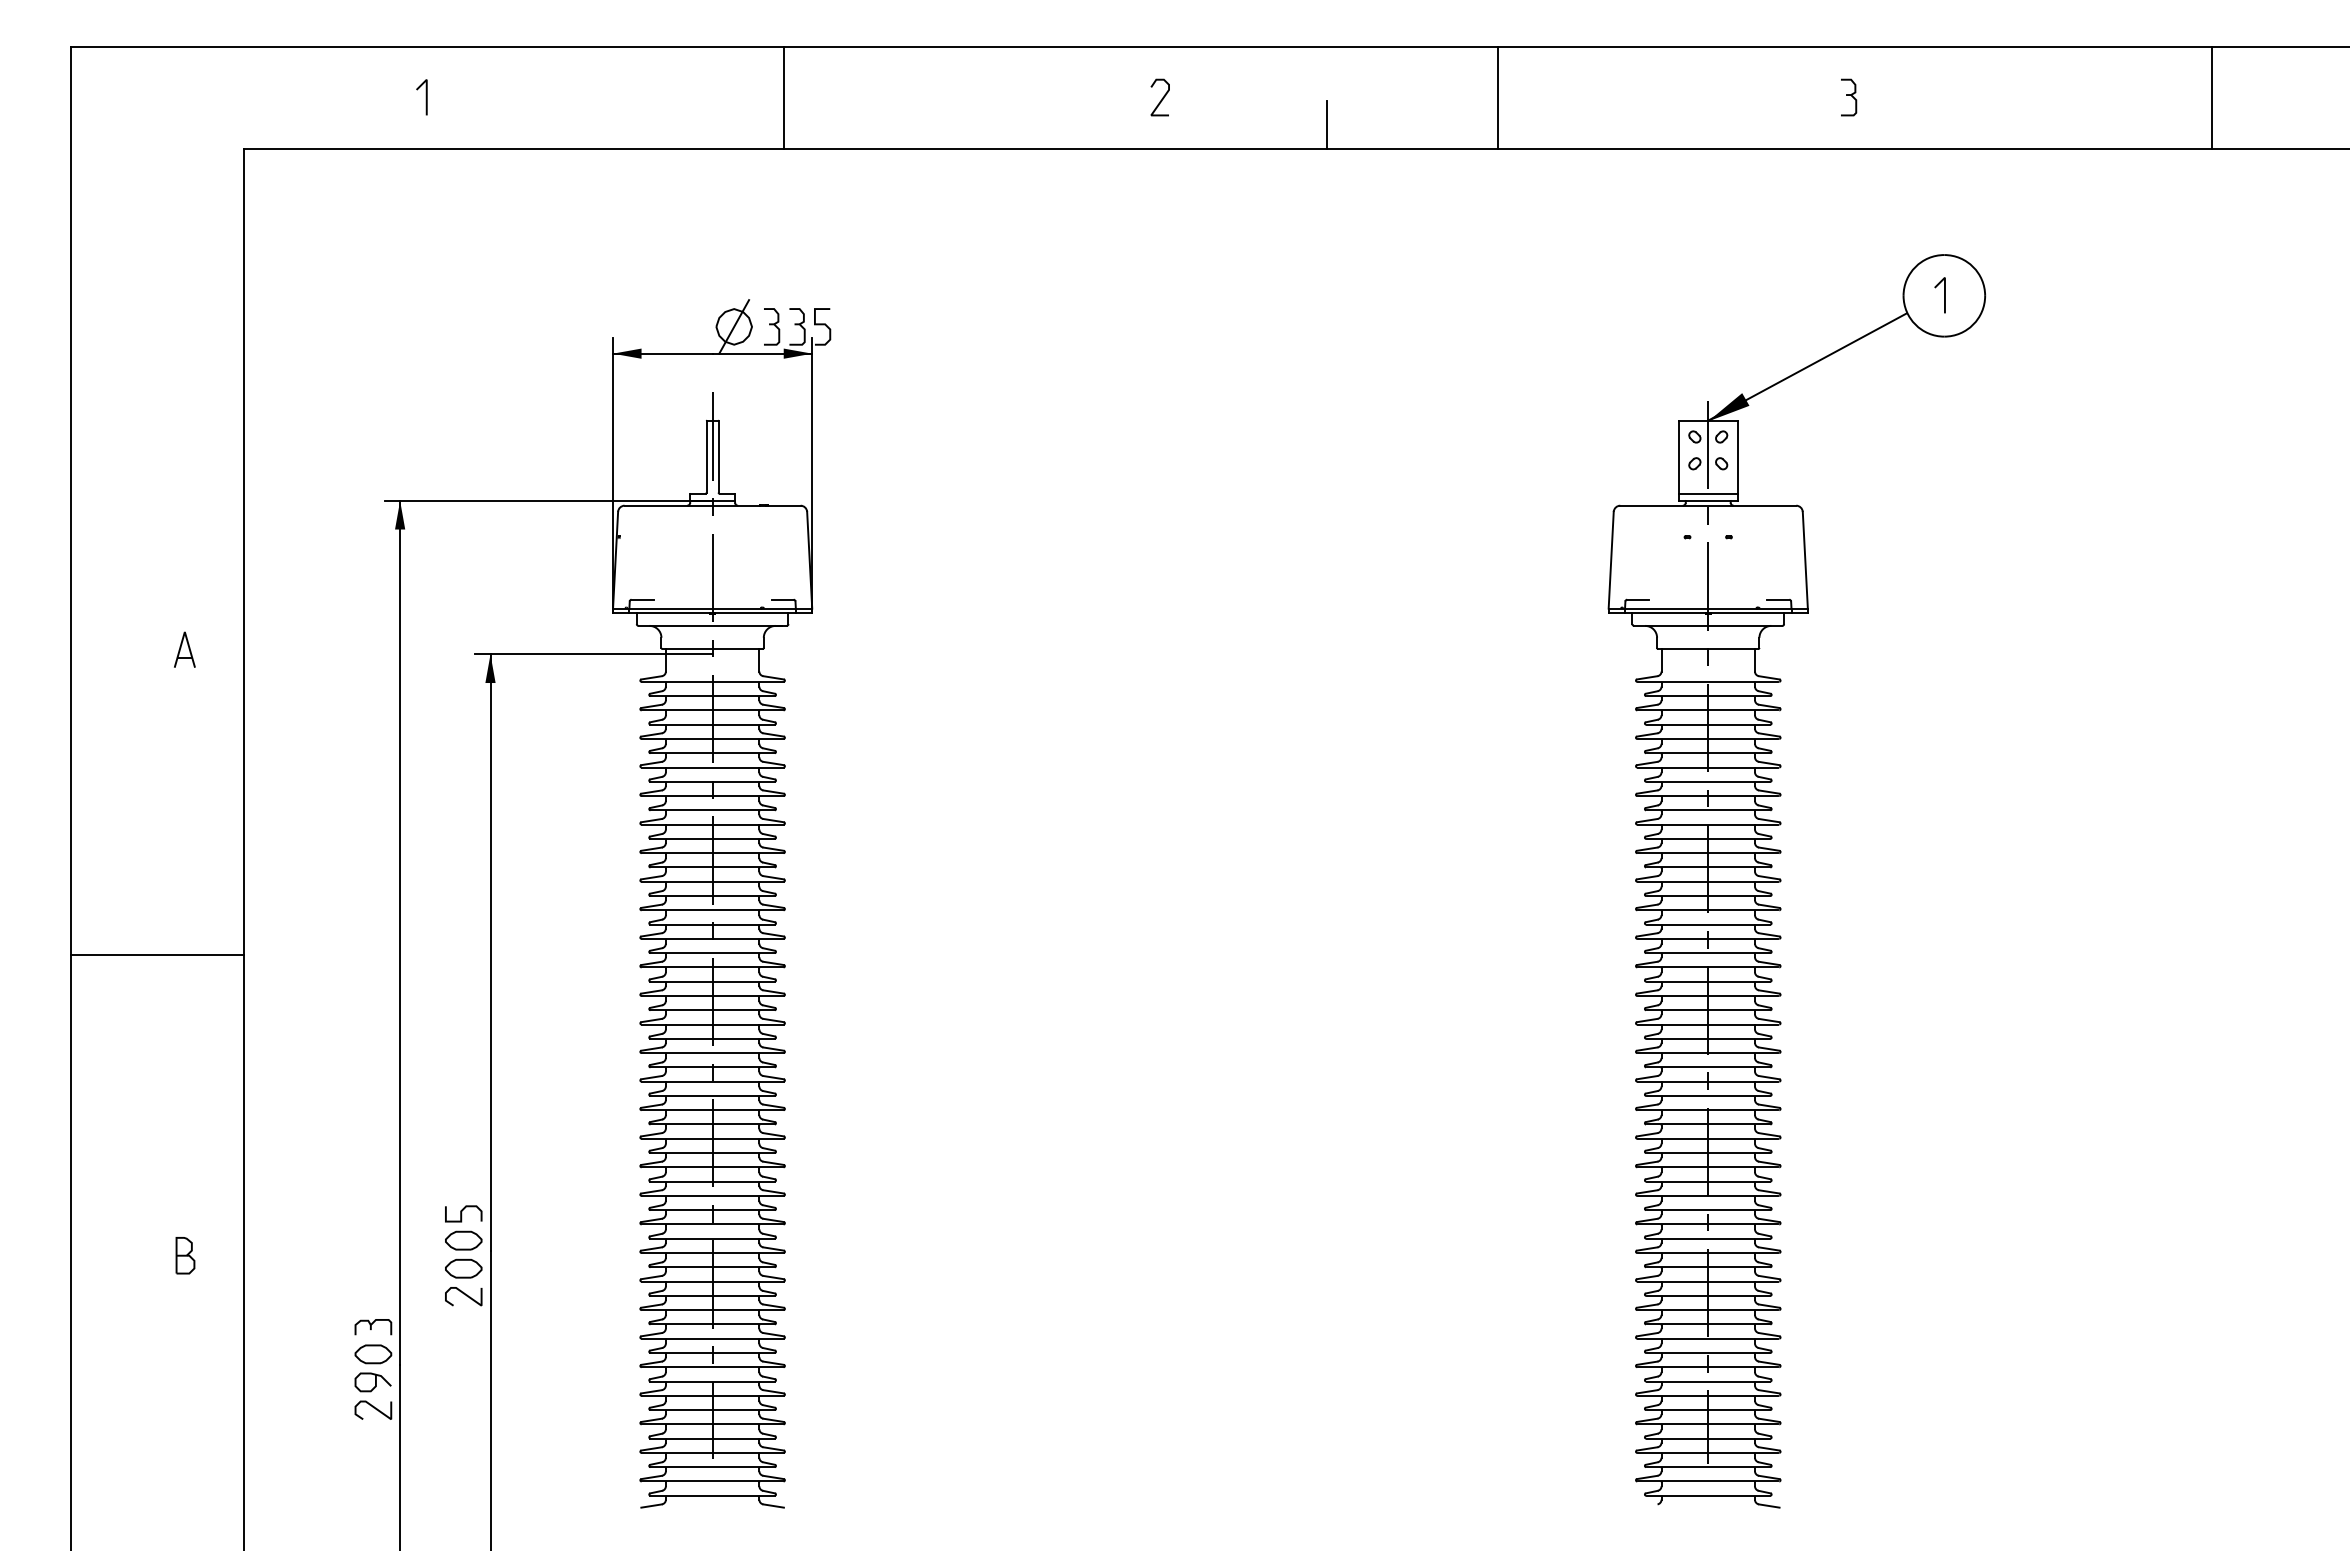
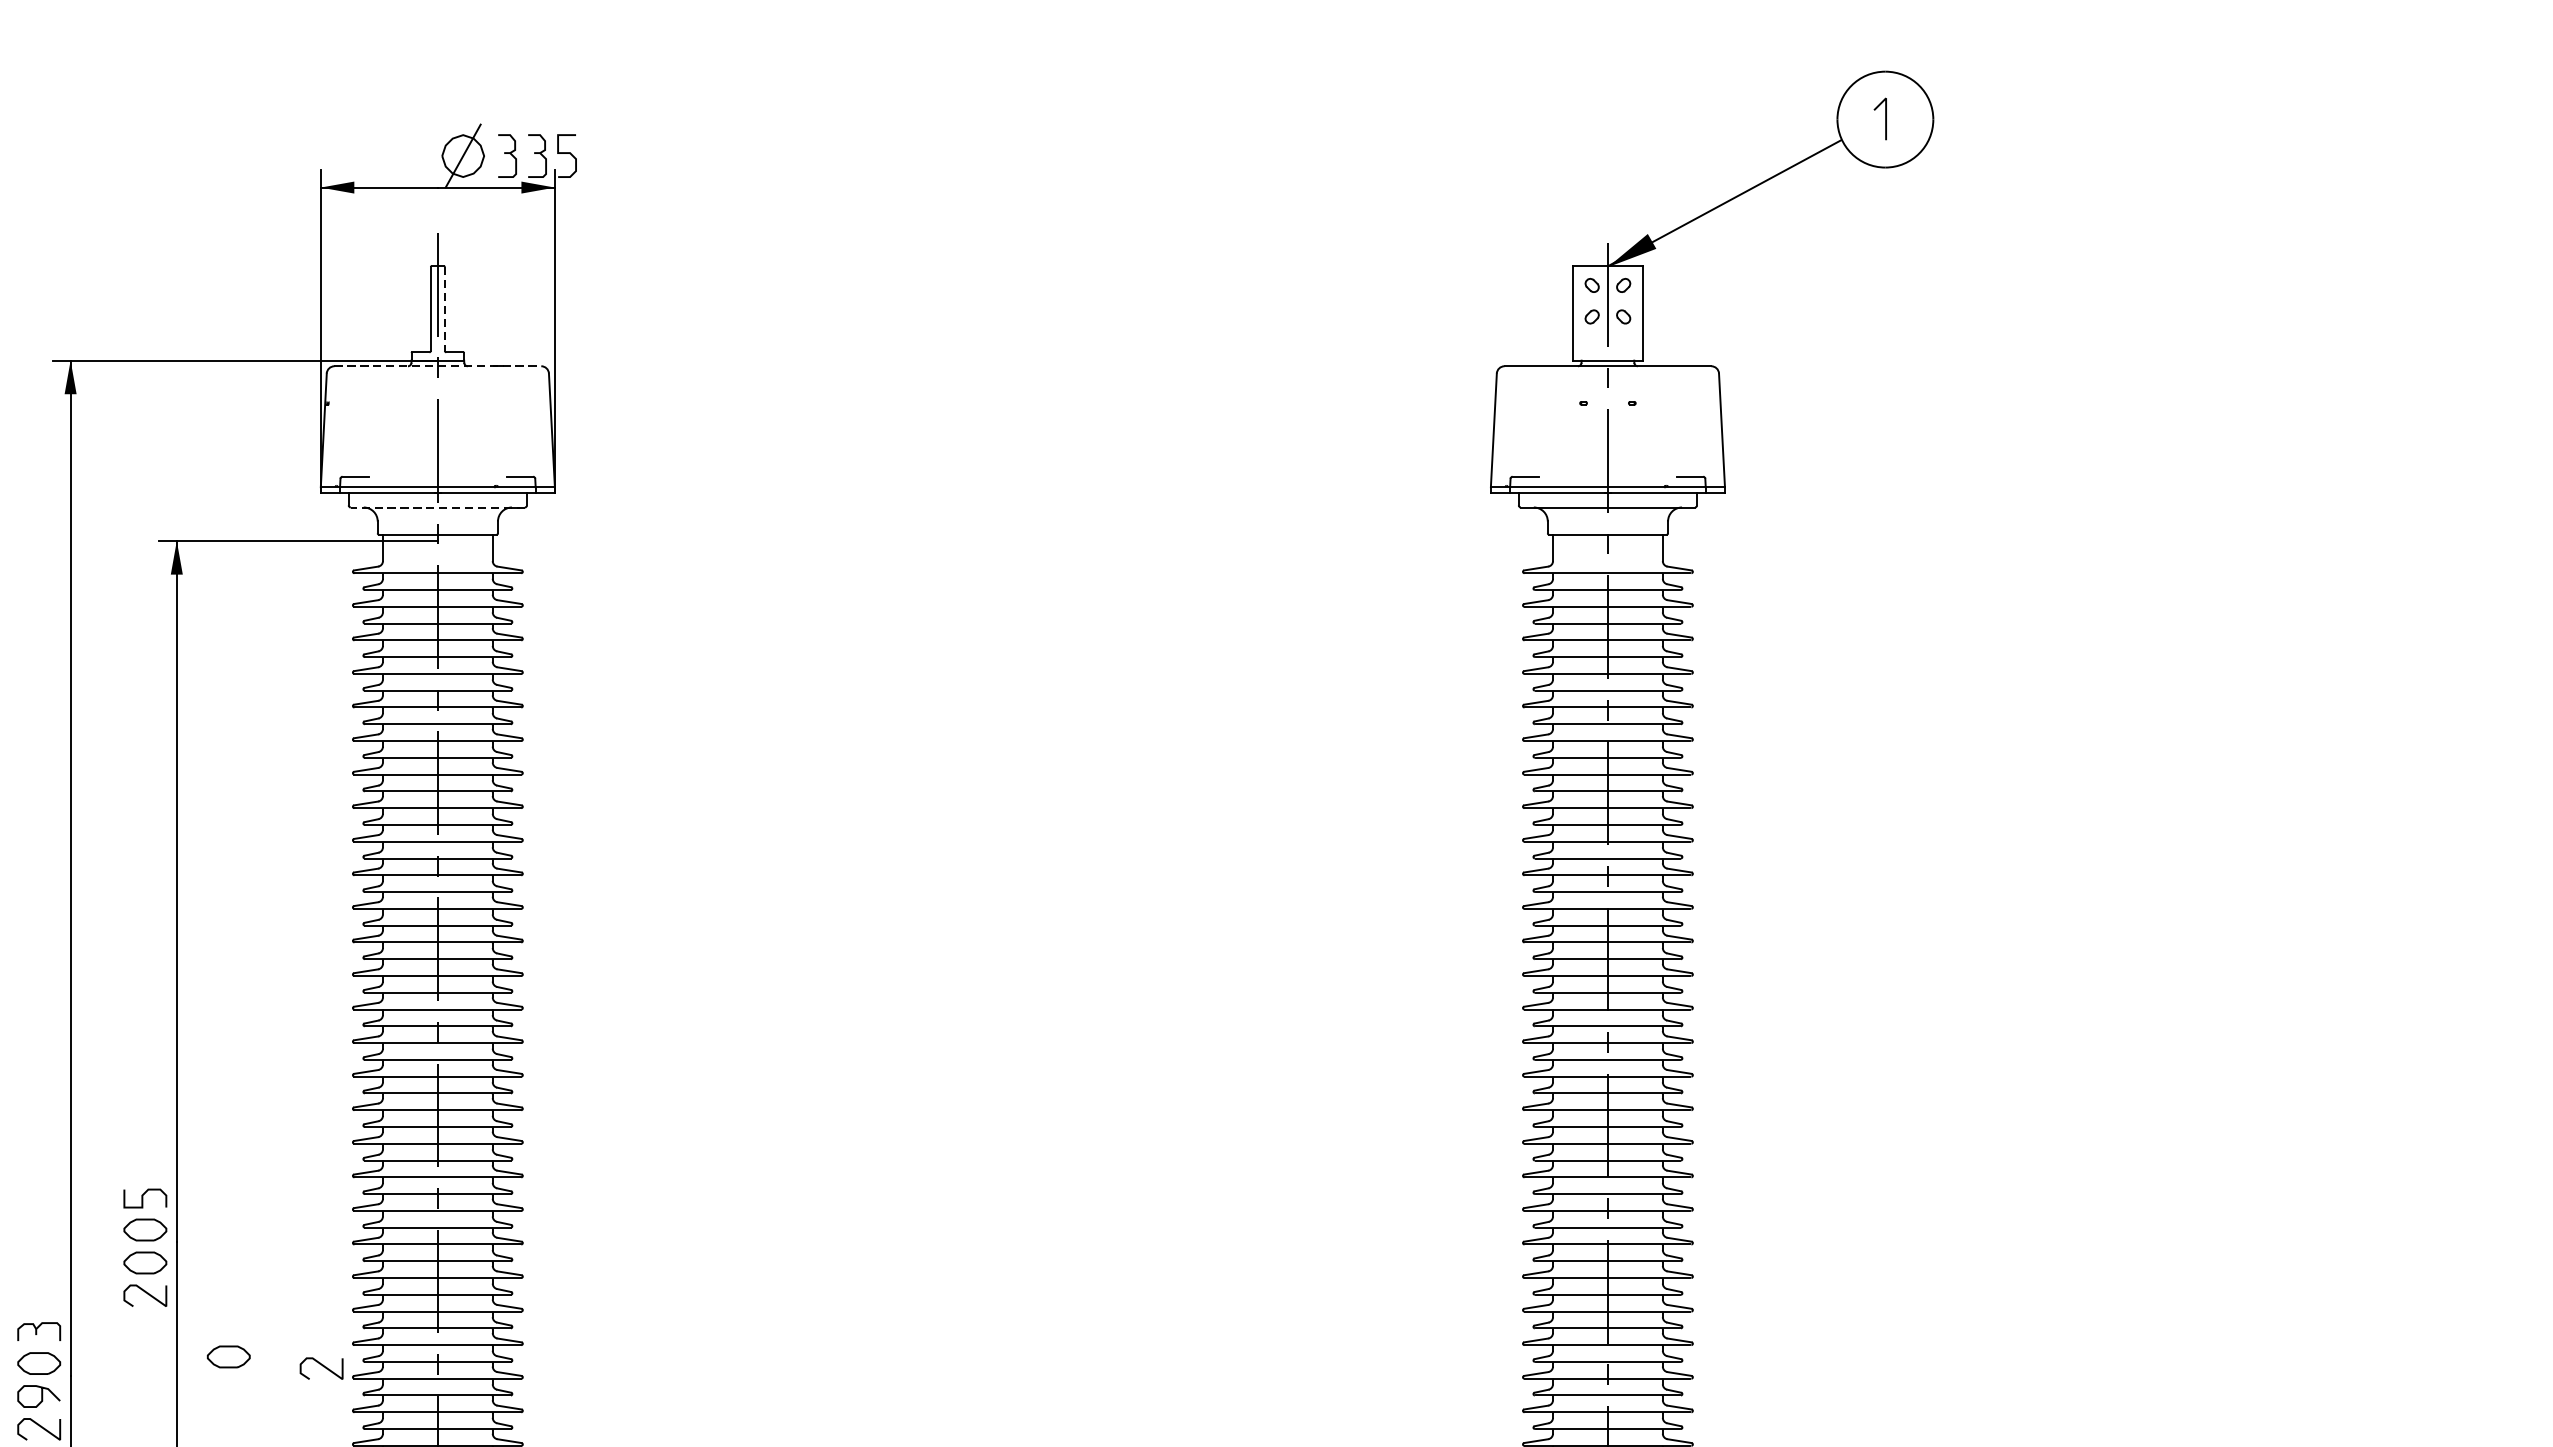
line: (718, 456) -> (444, 308), solid -> dashed
line: (1708, 493) -> (1608, 351), removed
line: (712, 505) -> (437, 366), solid -> dashed
line: (712, 625) -> (437, 507), solid -> dashed
part: (534, 1348) -> (228, 1356), added
curve: (613, 1356) -> (321, 1366), added

